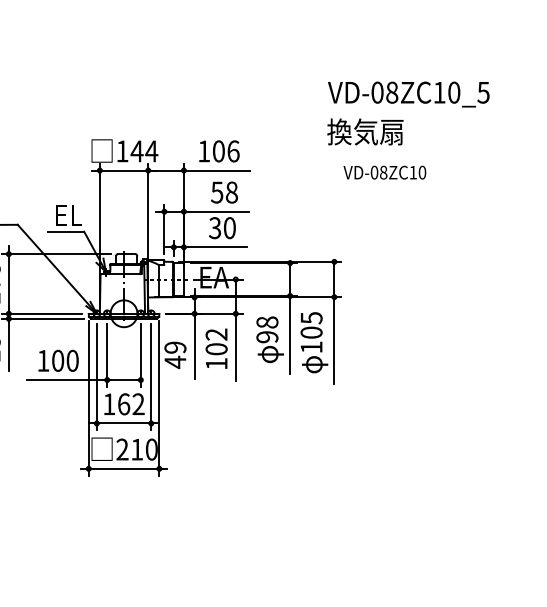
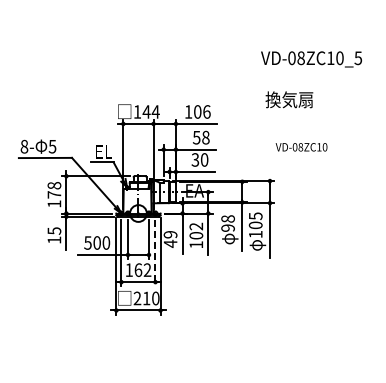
text: (408, 94) -> (311, 59), moved
text: (384, 173) -> (301, 147), moved
text: (42, 360) -> (87, 242), 100 -> 500
line: (151, 377) -> (155, 253), solid -> dashed

